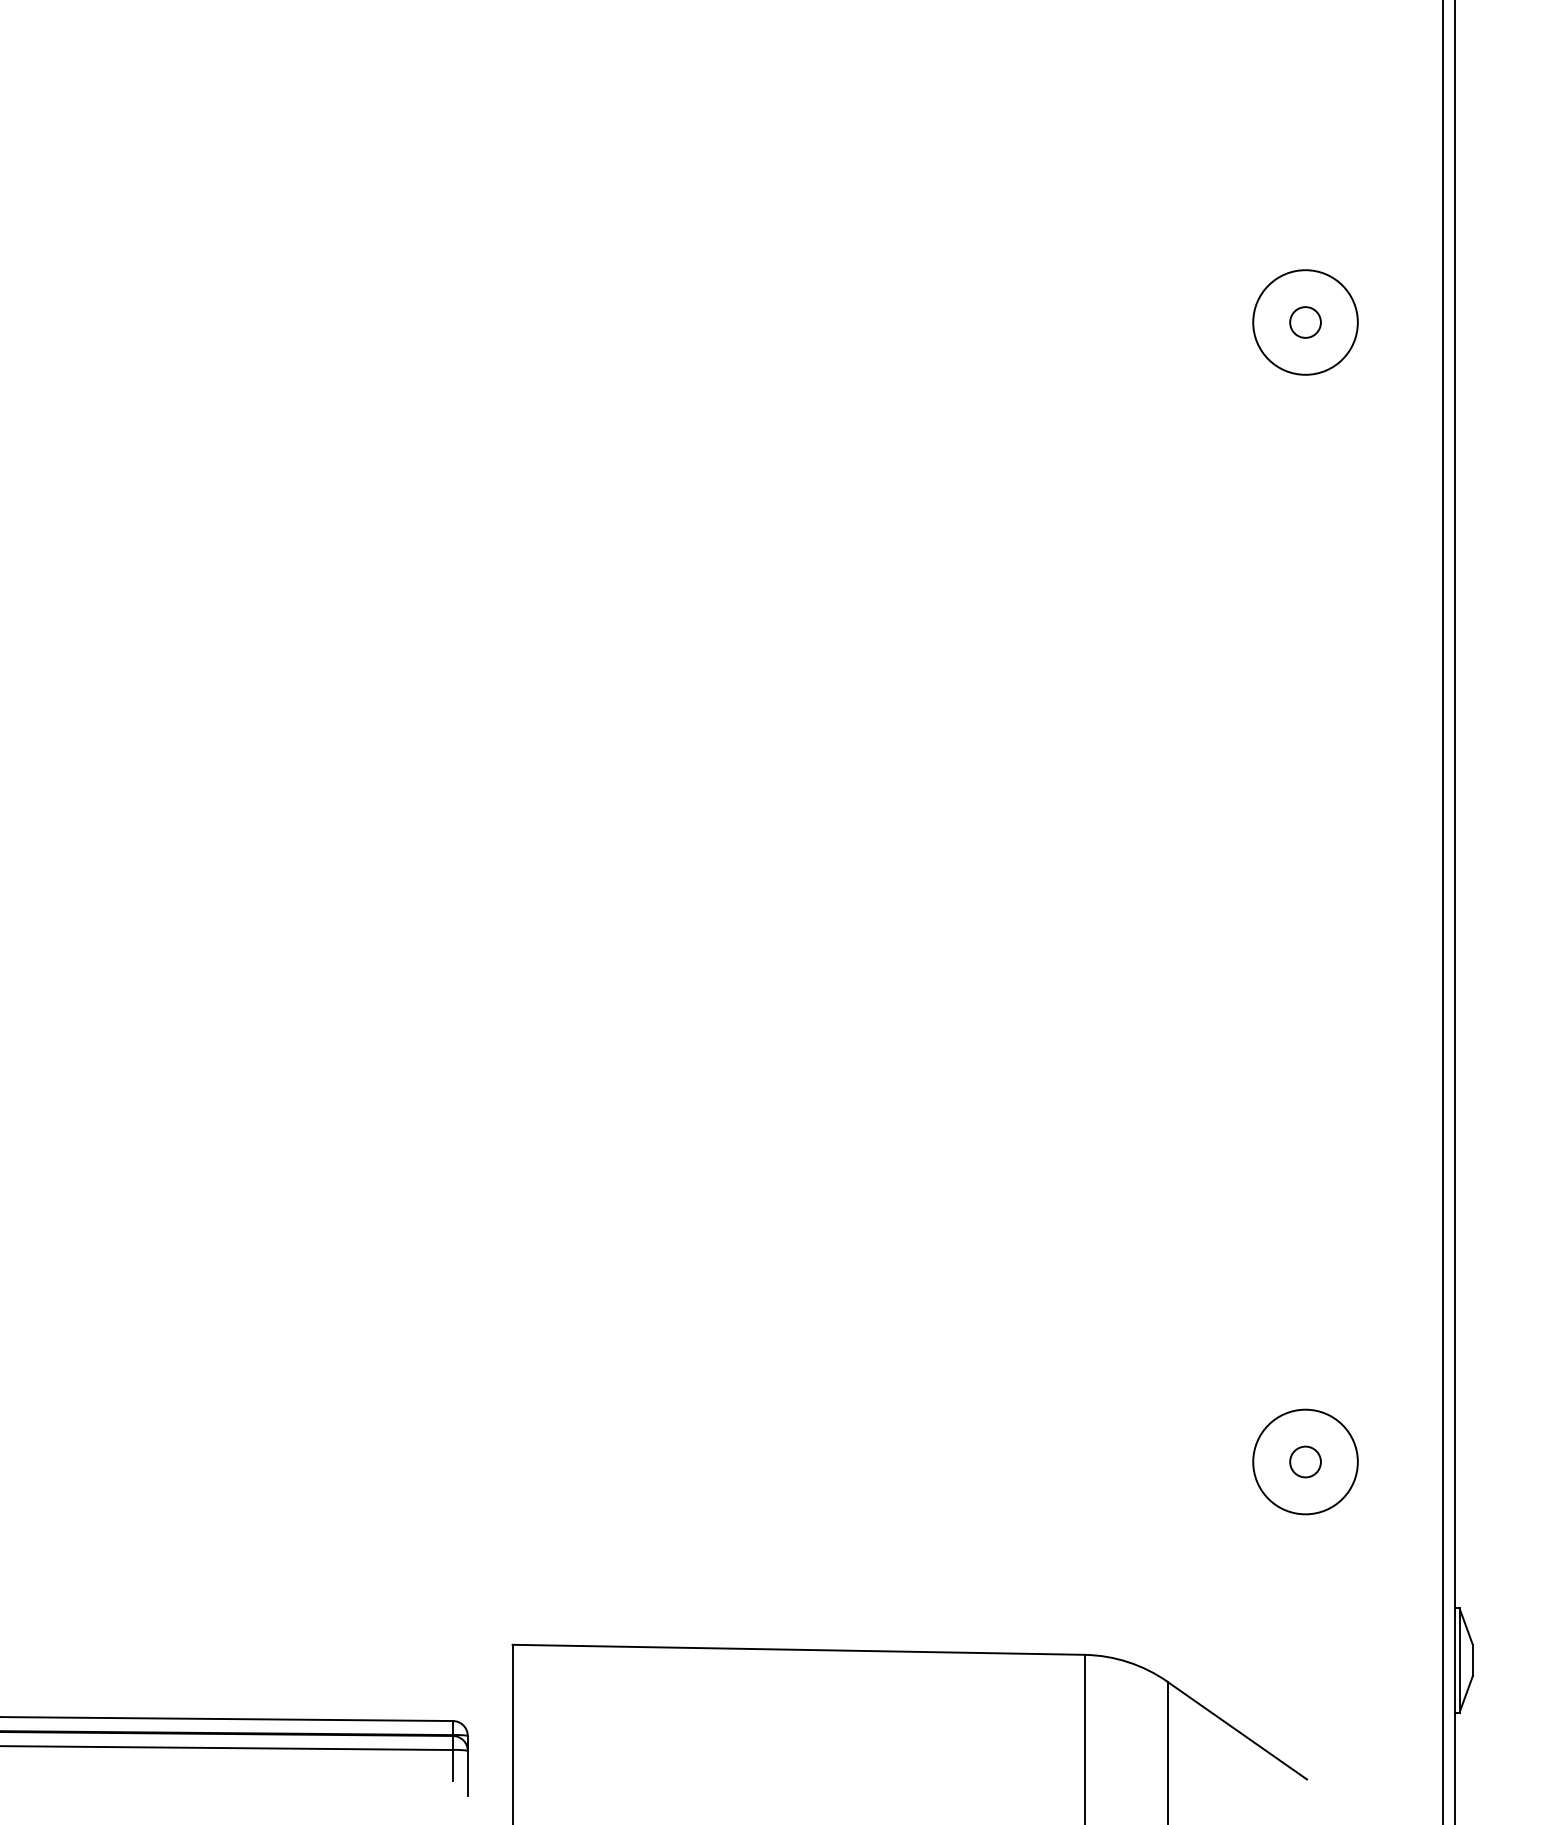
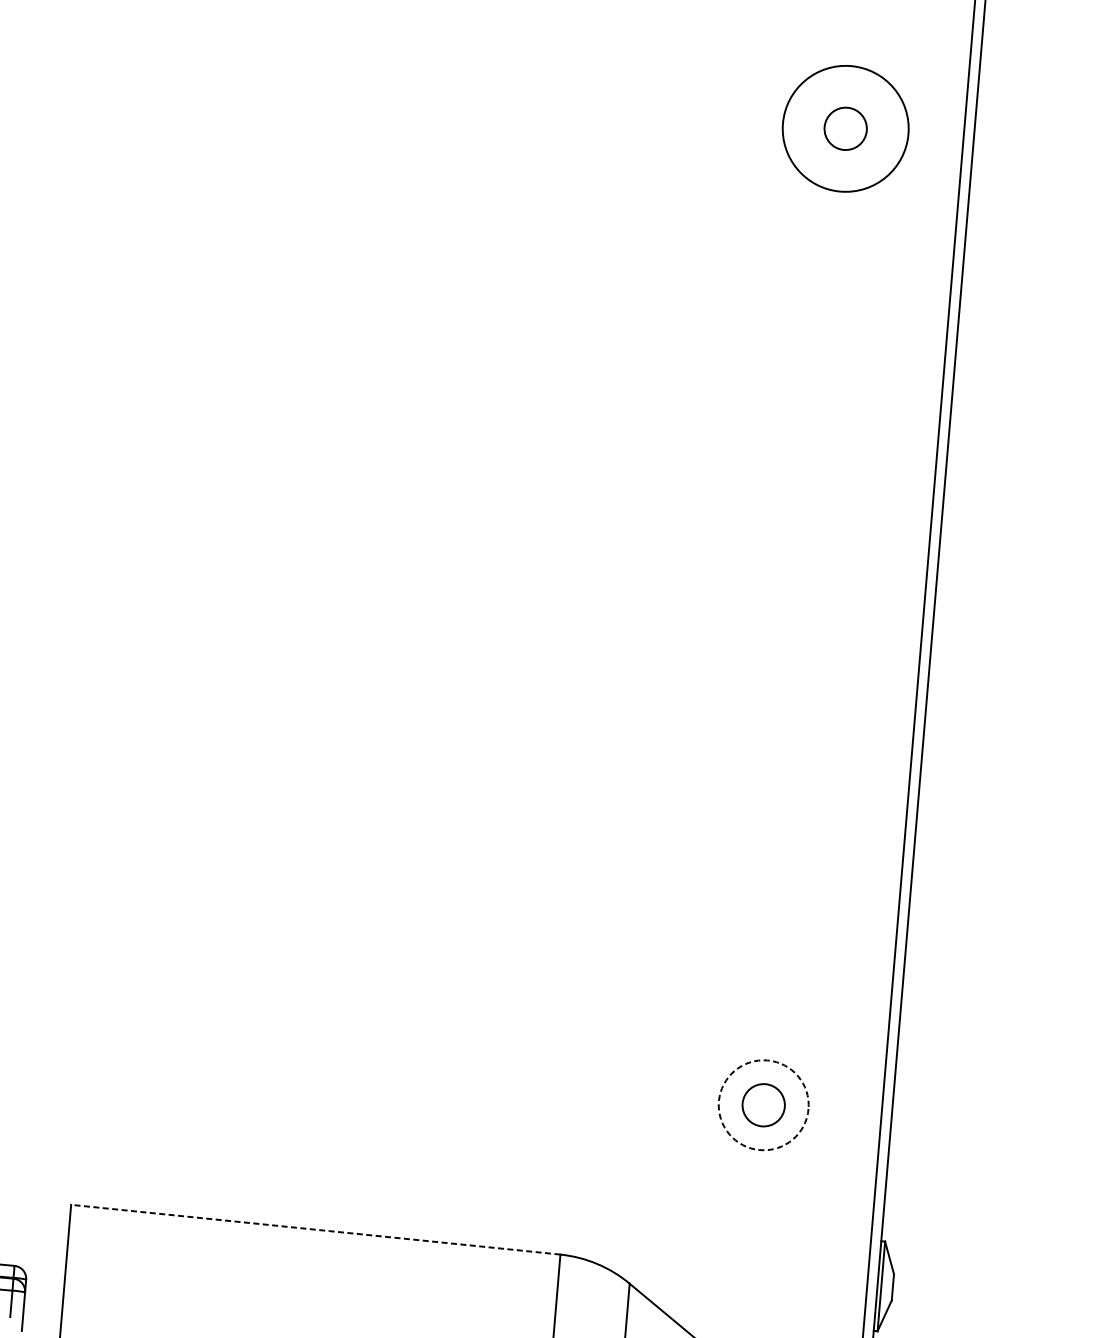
circle: (1305, 322) -> (845, 128), size x1.4
circle: (1305, 322) -> (845, 128), size x1.6
circle: (1305, 1461) -> (763, 1104), size x1.6
circle: (1305, 1461) -> (763, 1104), solid -> dashed
line: (798, 1649) -> (315, 1229), solid -> dashed

